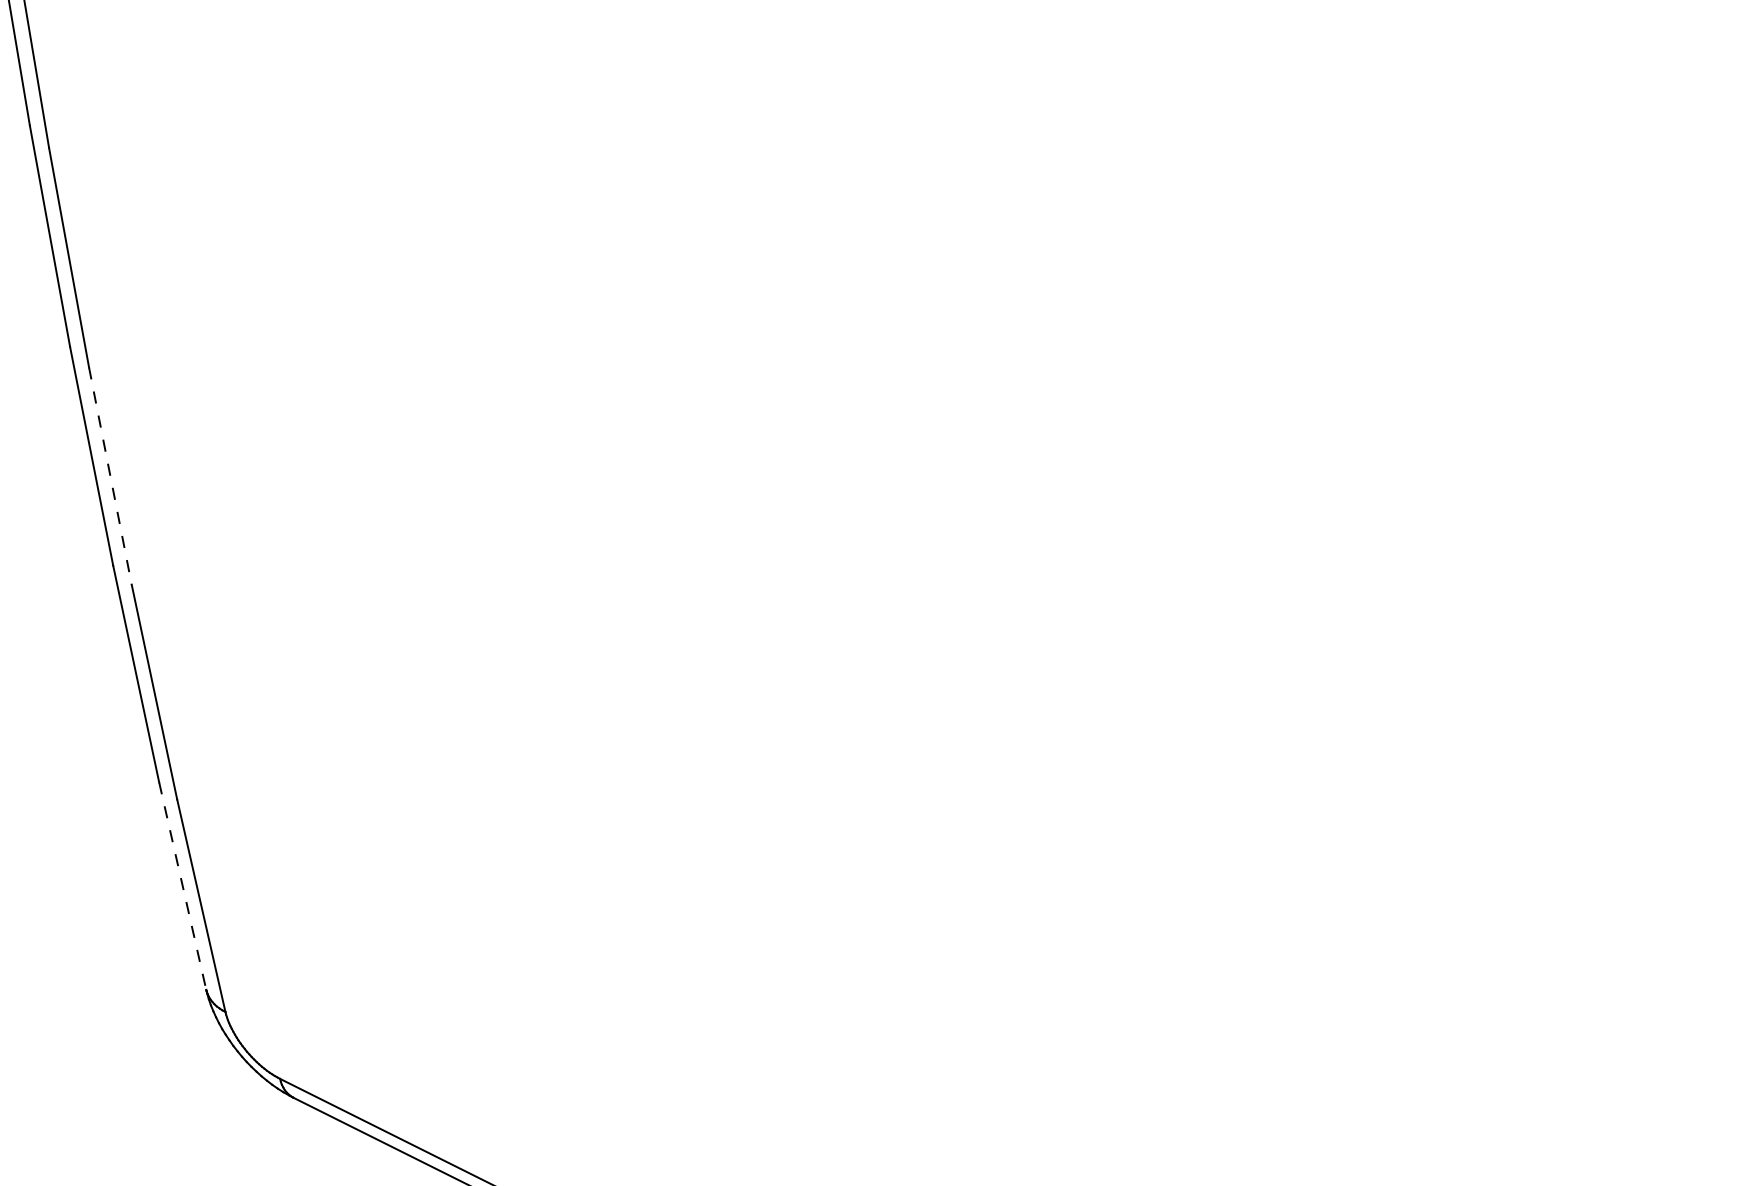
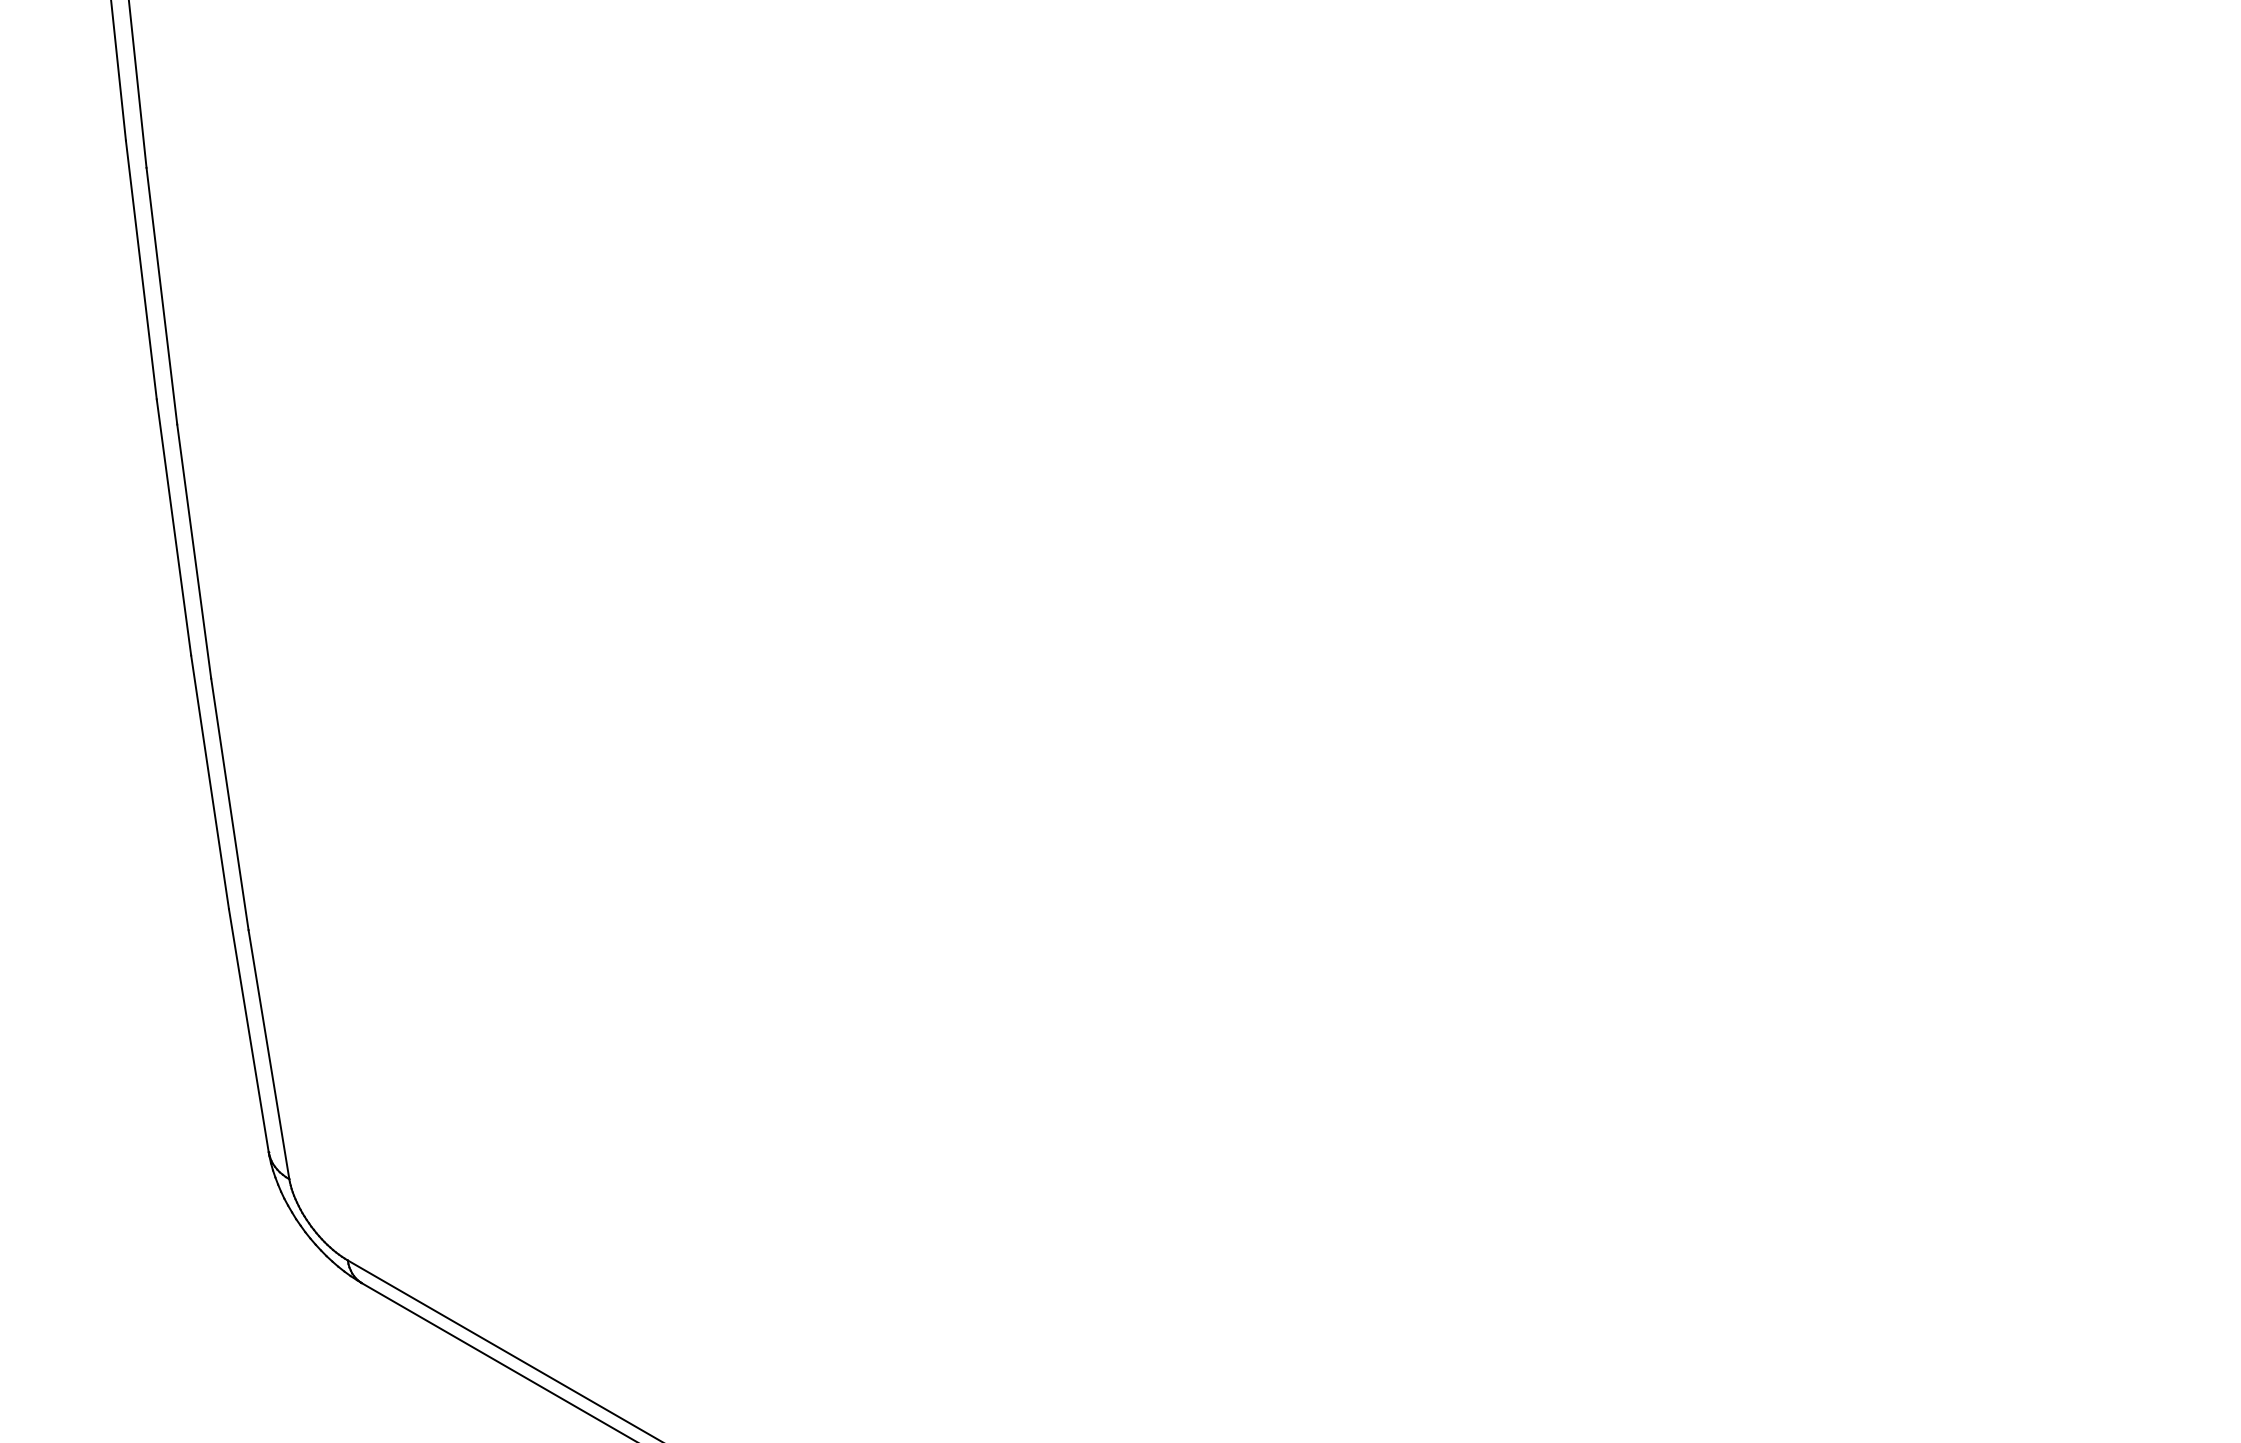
line: (110, 476) -> (194, 552), dashed -> solid
line: (182, 886) -> (248, 1031), dashed -> solid

